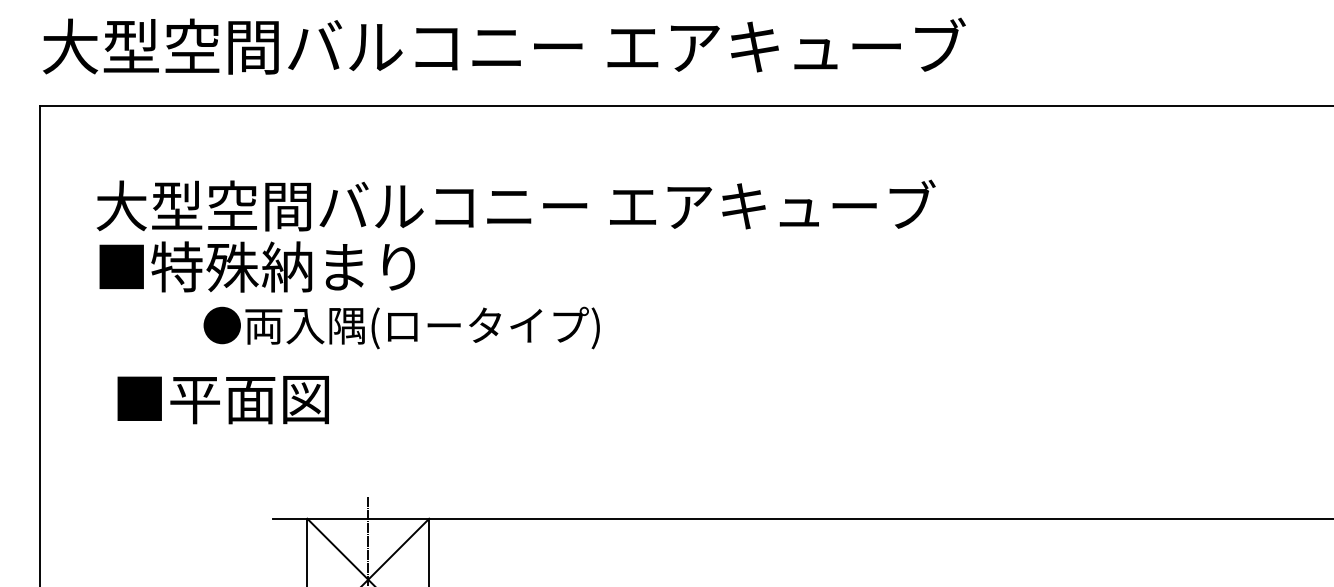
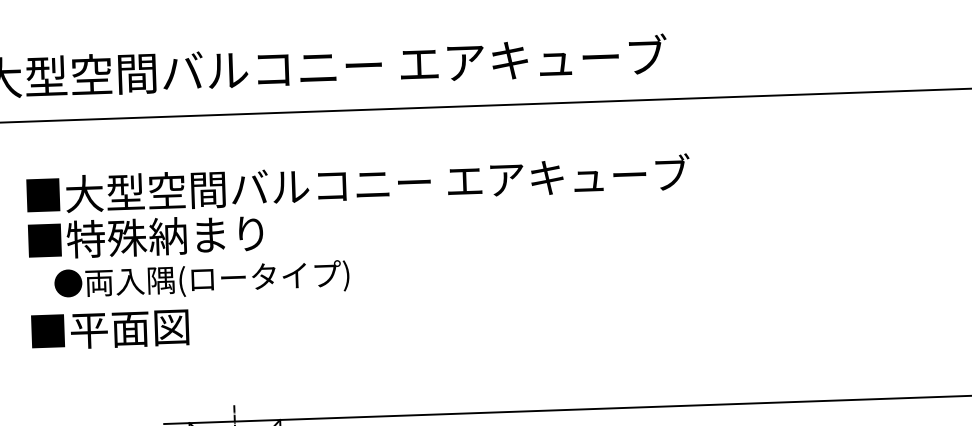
text: (543, 205) -> (357, 183), 大型空間バルコニー エアキューブ -> ■大型空間バルコニー エアキューブ
text: (401, 327) -> (201, 280), moved
text: (222, 400) -> (109, 330), moved

